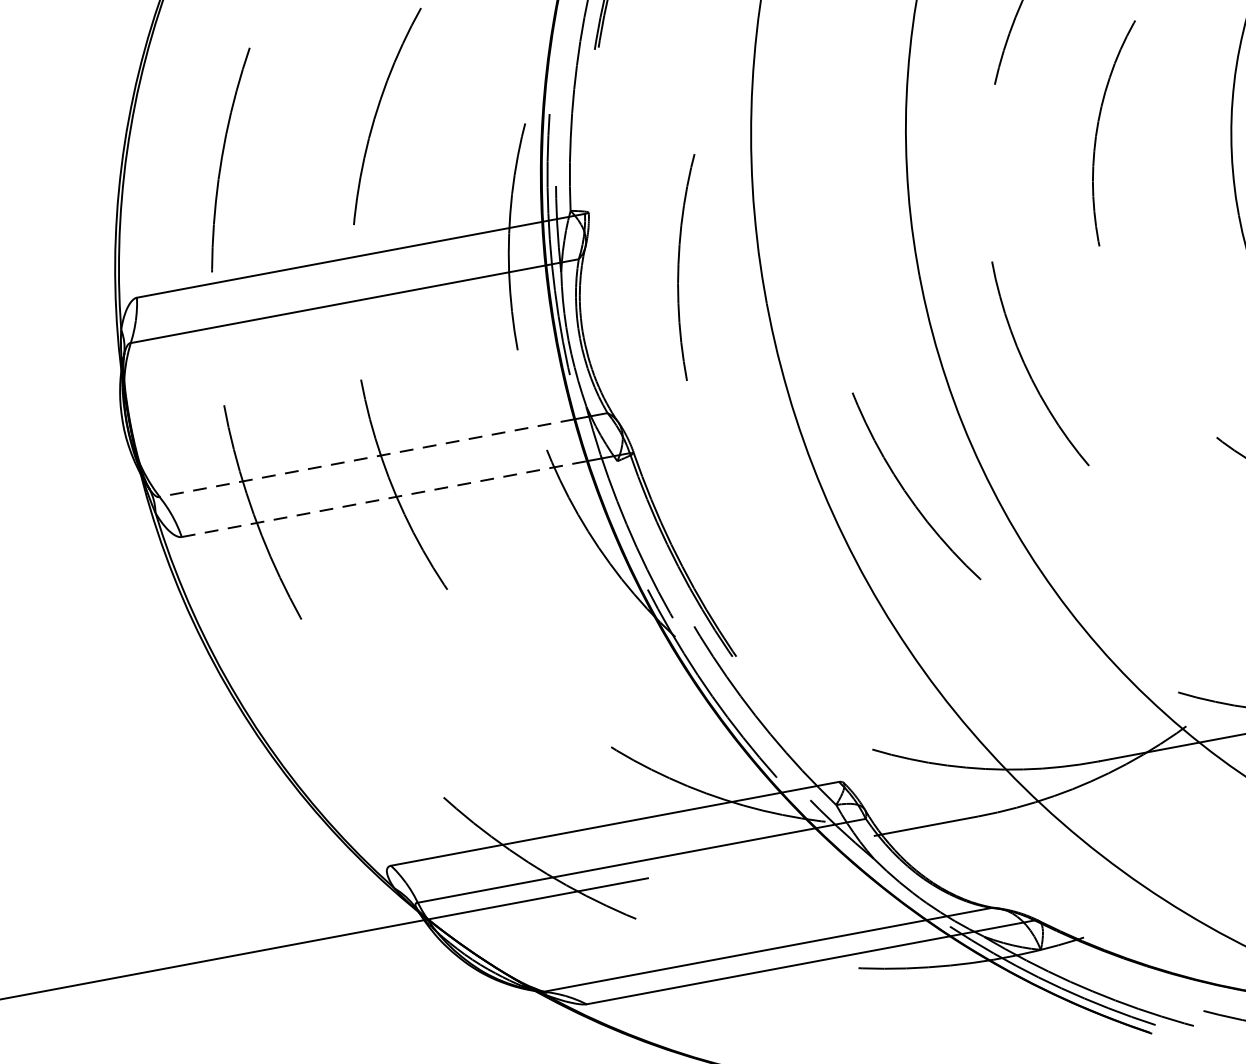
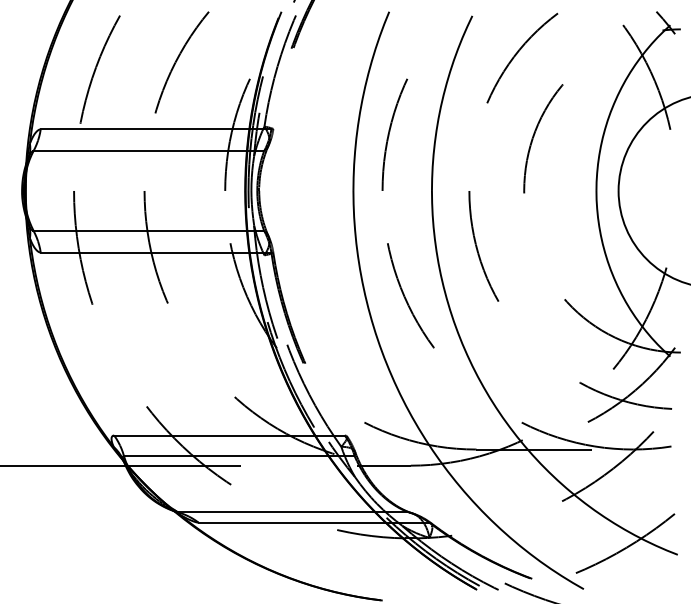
curve: (680, 262) -> (390, 131), moved
line: (367, 457) -> (140, 230), dashed -> solid
line: (385, 498) -> (145, 252), dashed -> solid

